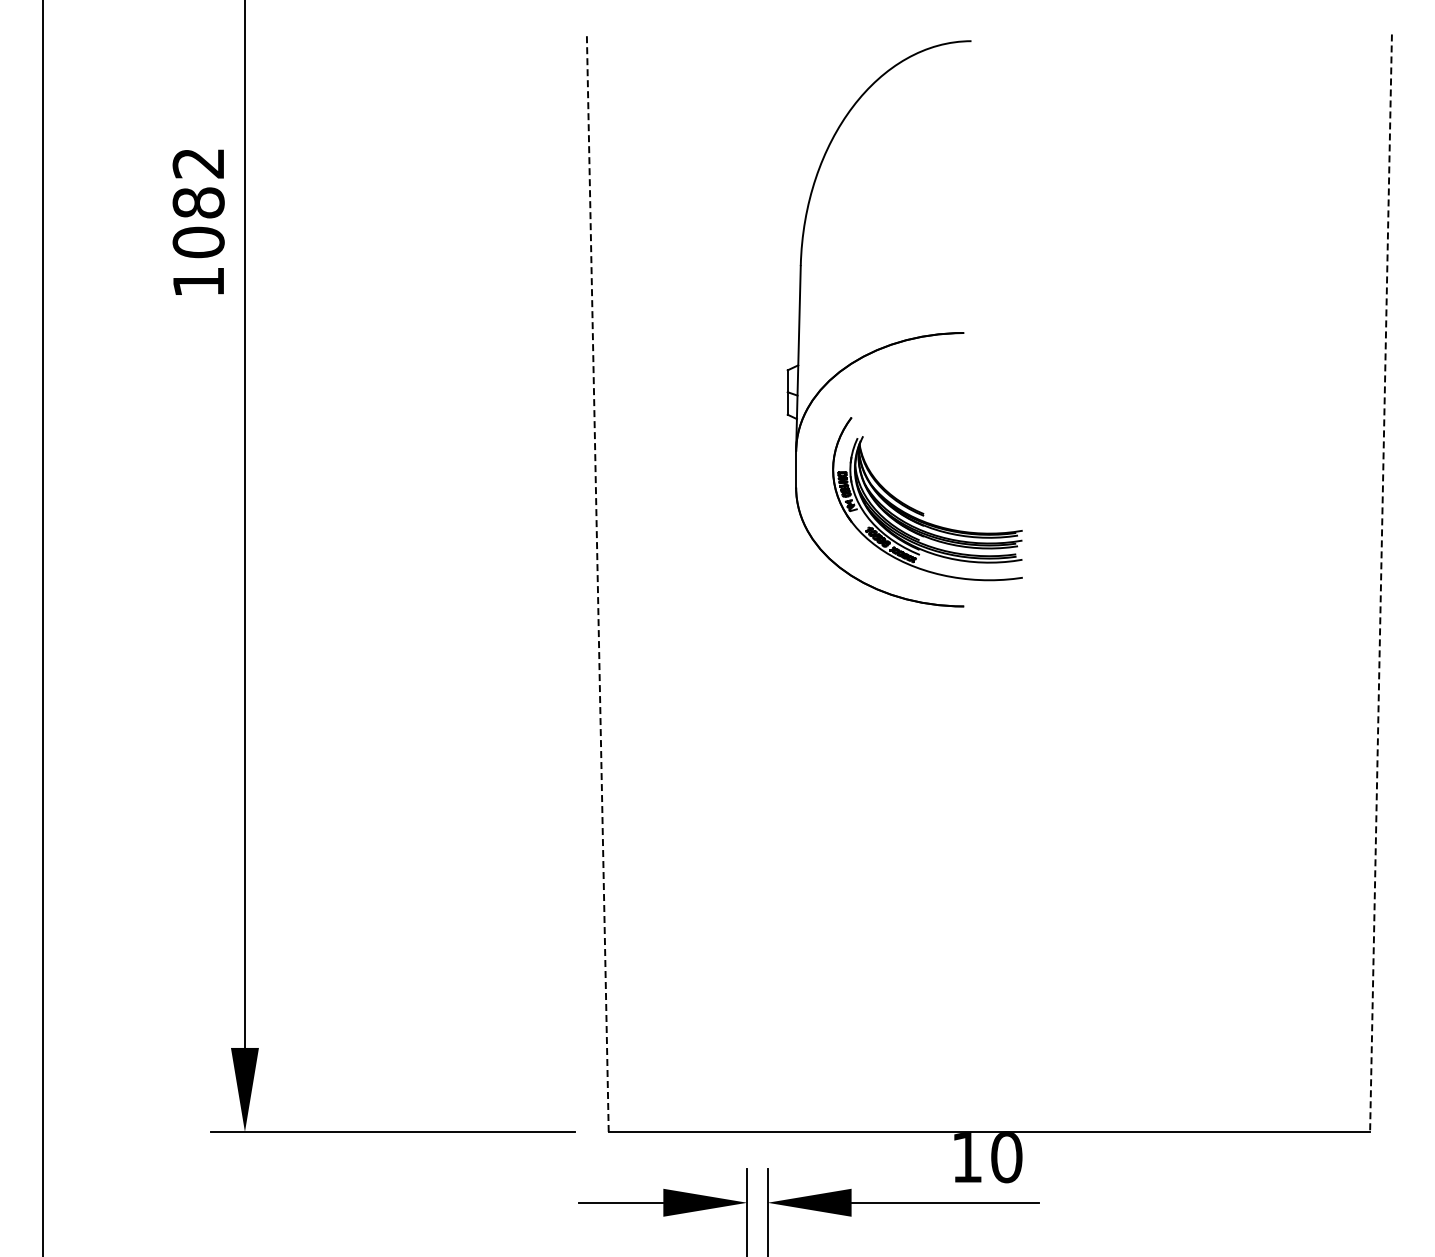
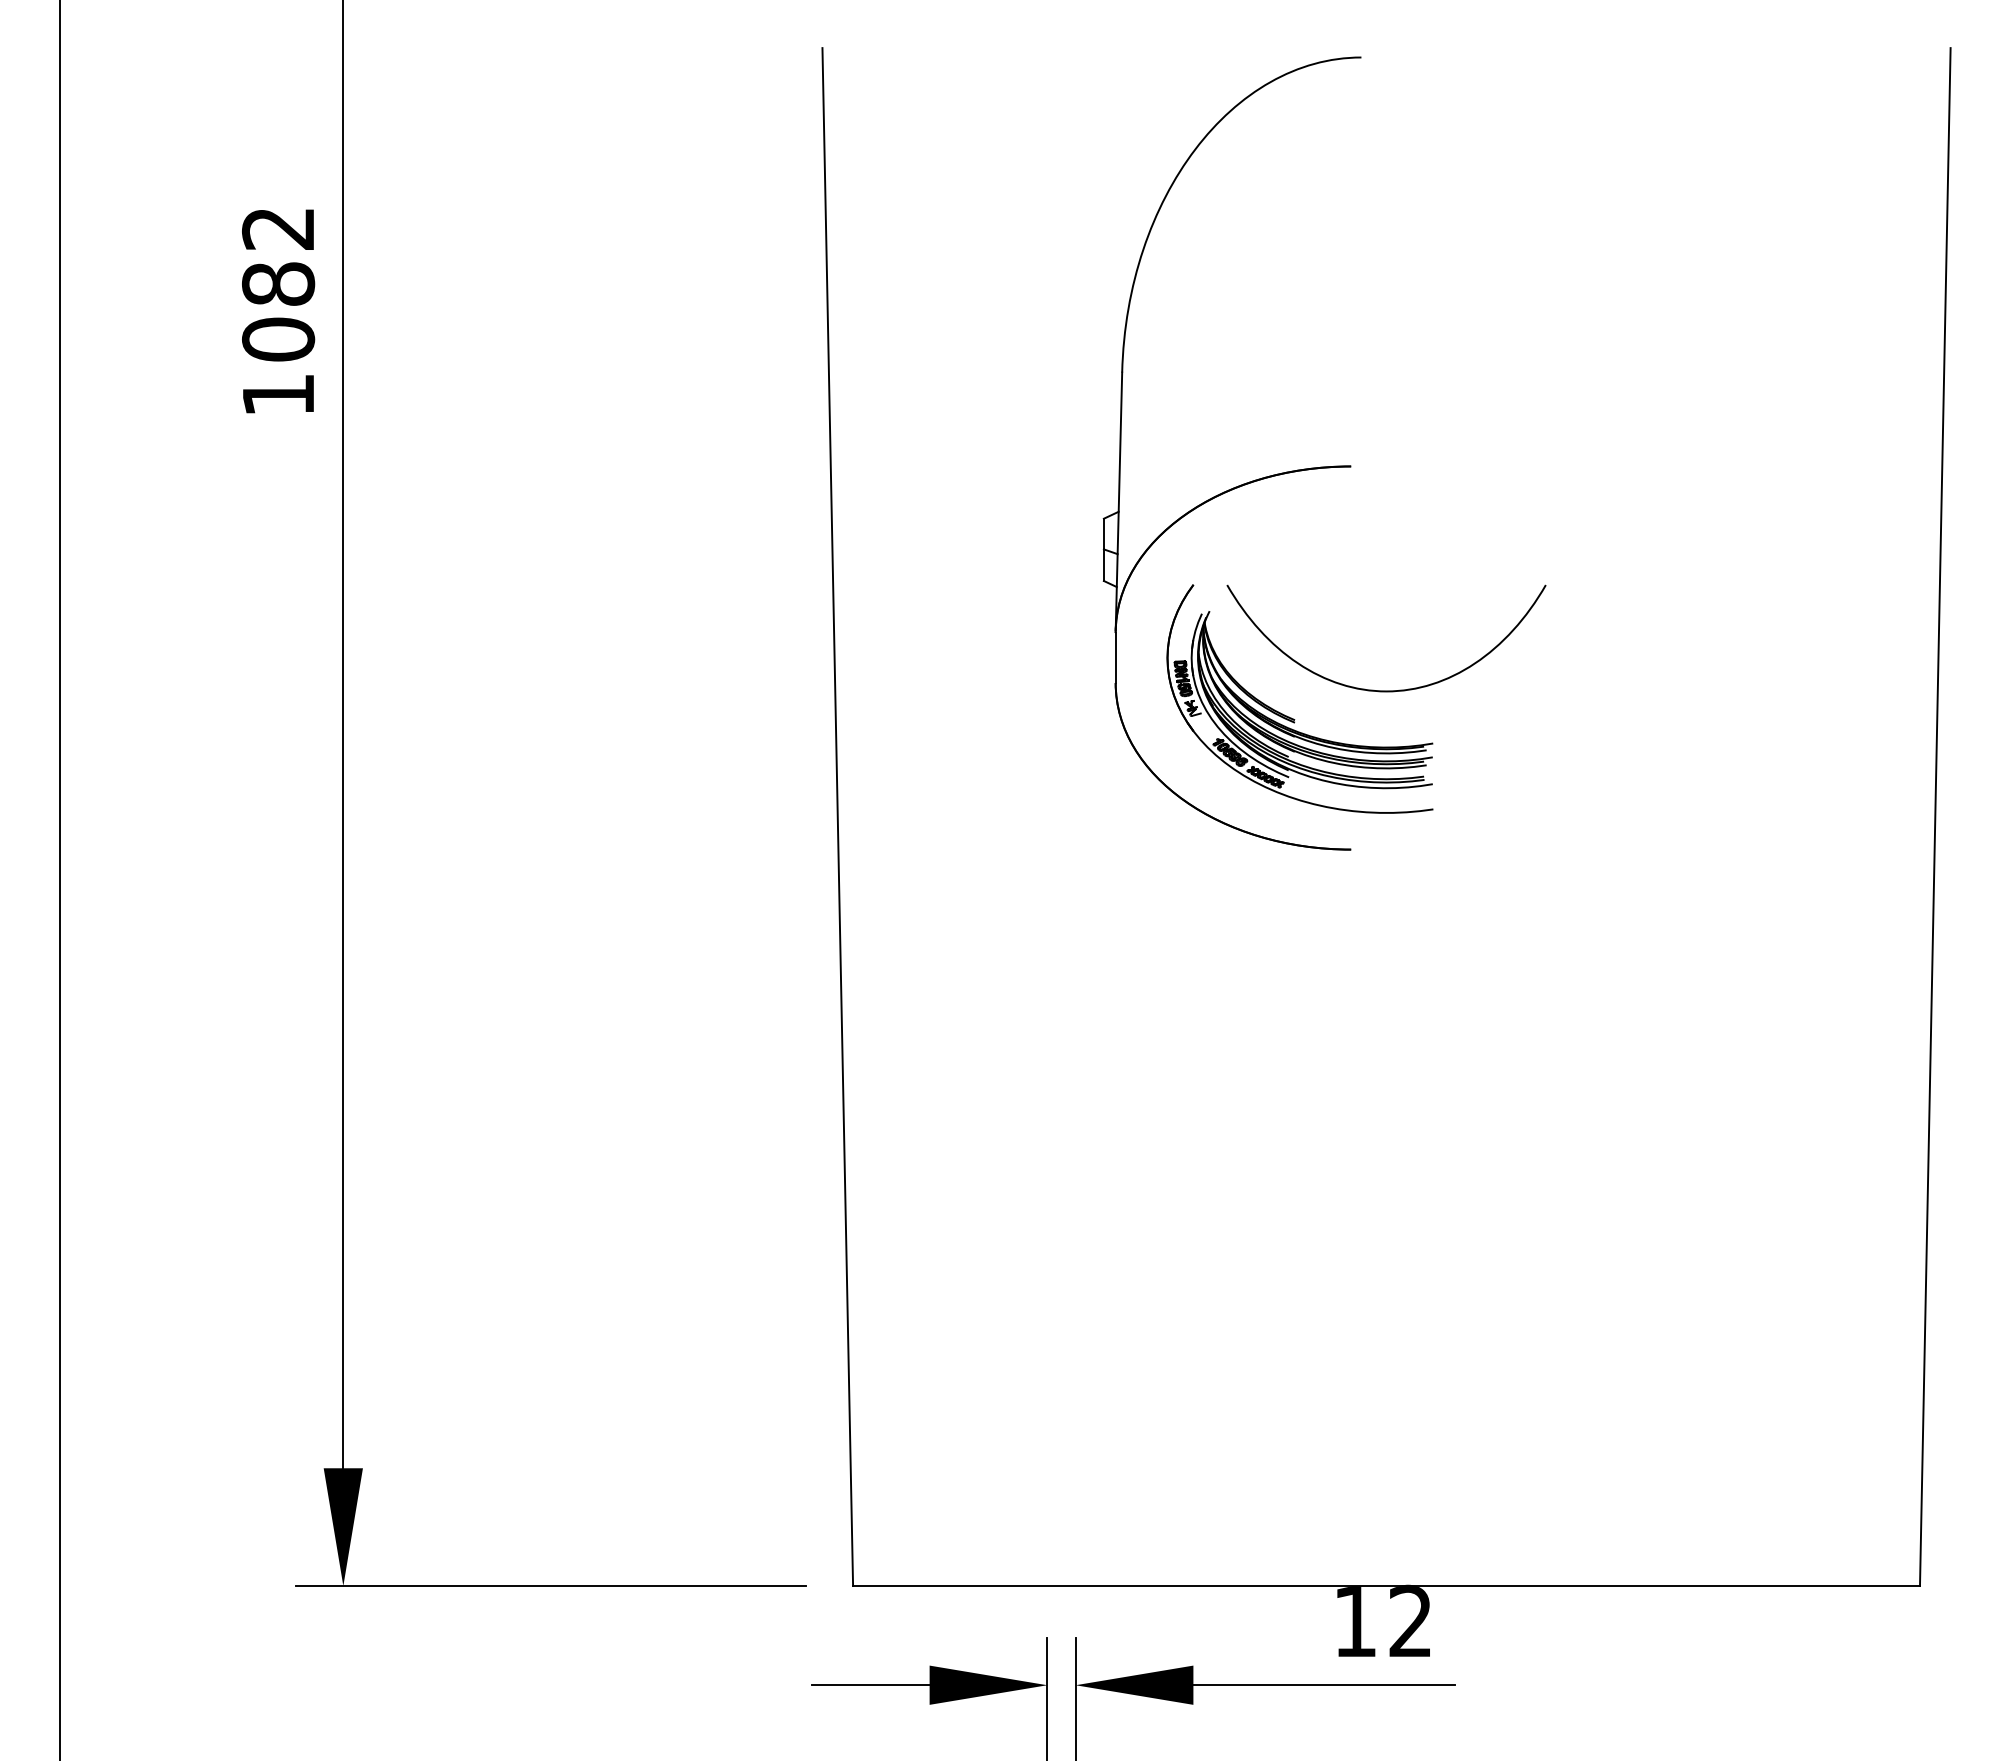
curve: (989, 492) -> (1386, 689), added
line: (597, 583) -> (837, 817), dashed -> solid
line: (1381, 583) -> (1935, 817), dashed -> solid
text: (1006, 1158) -> (1410, 1623), 10 -> 12

